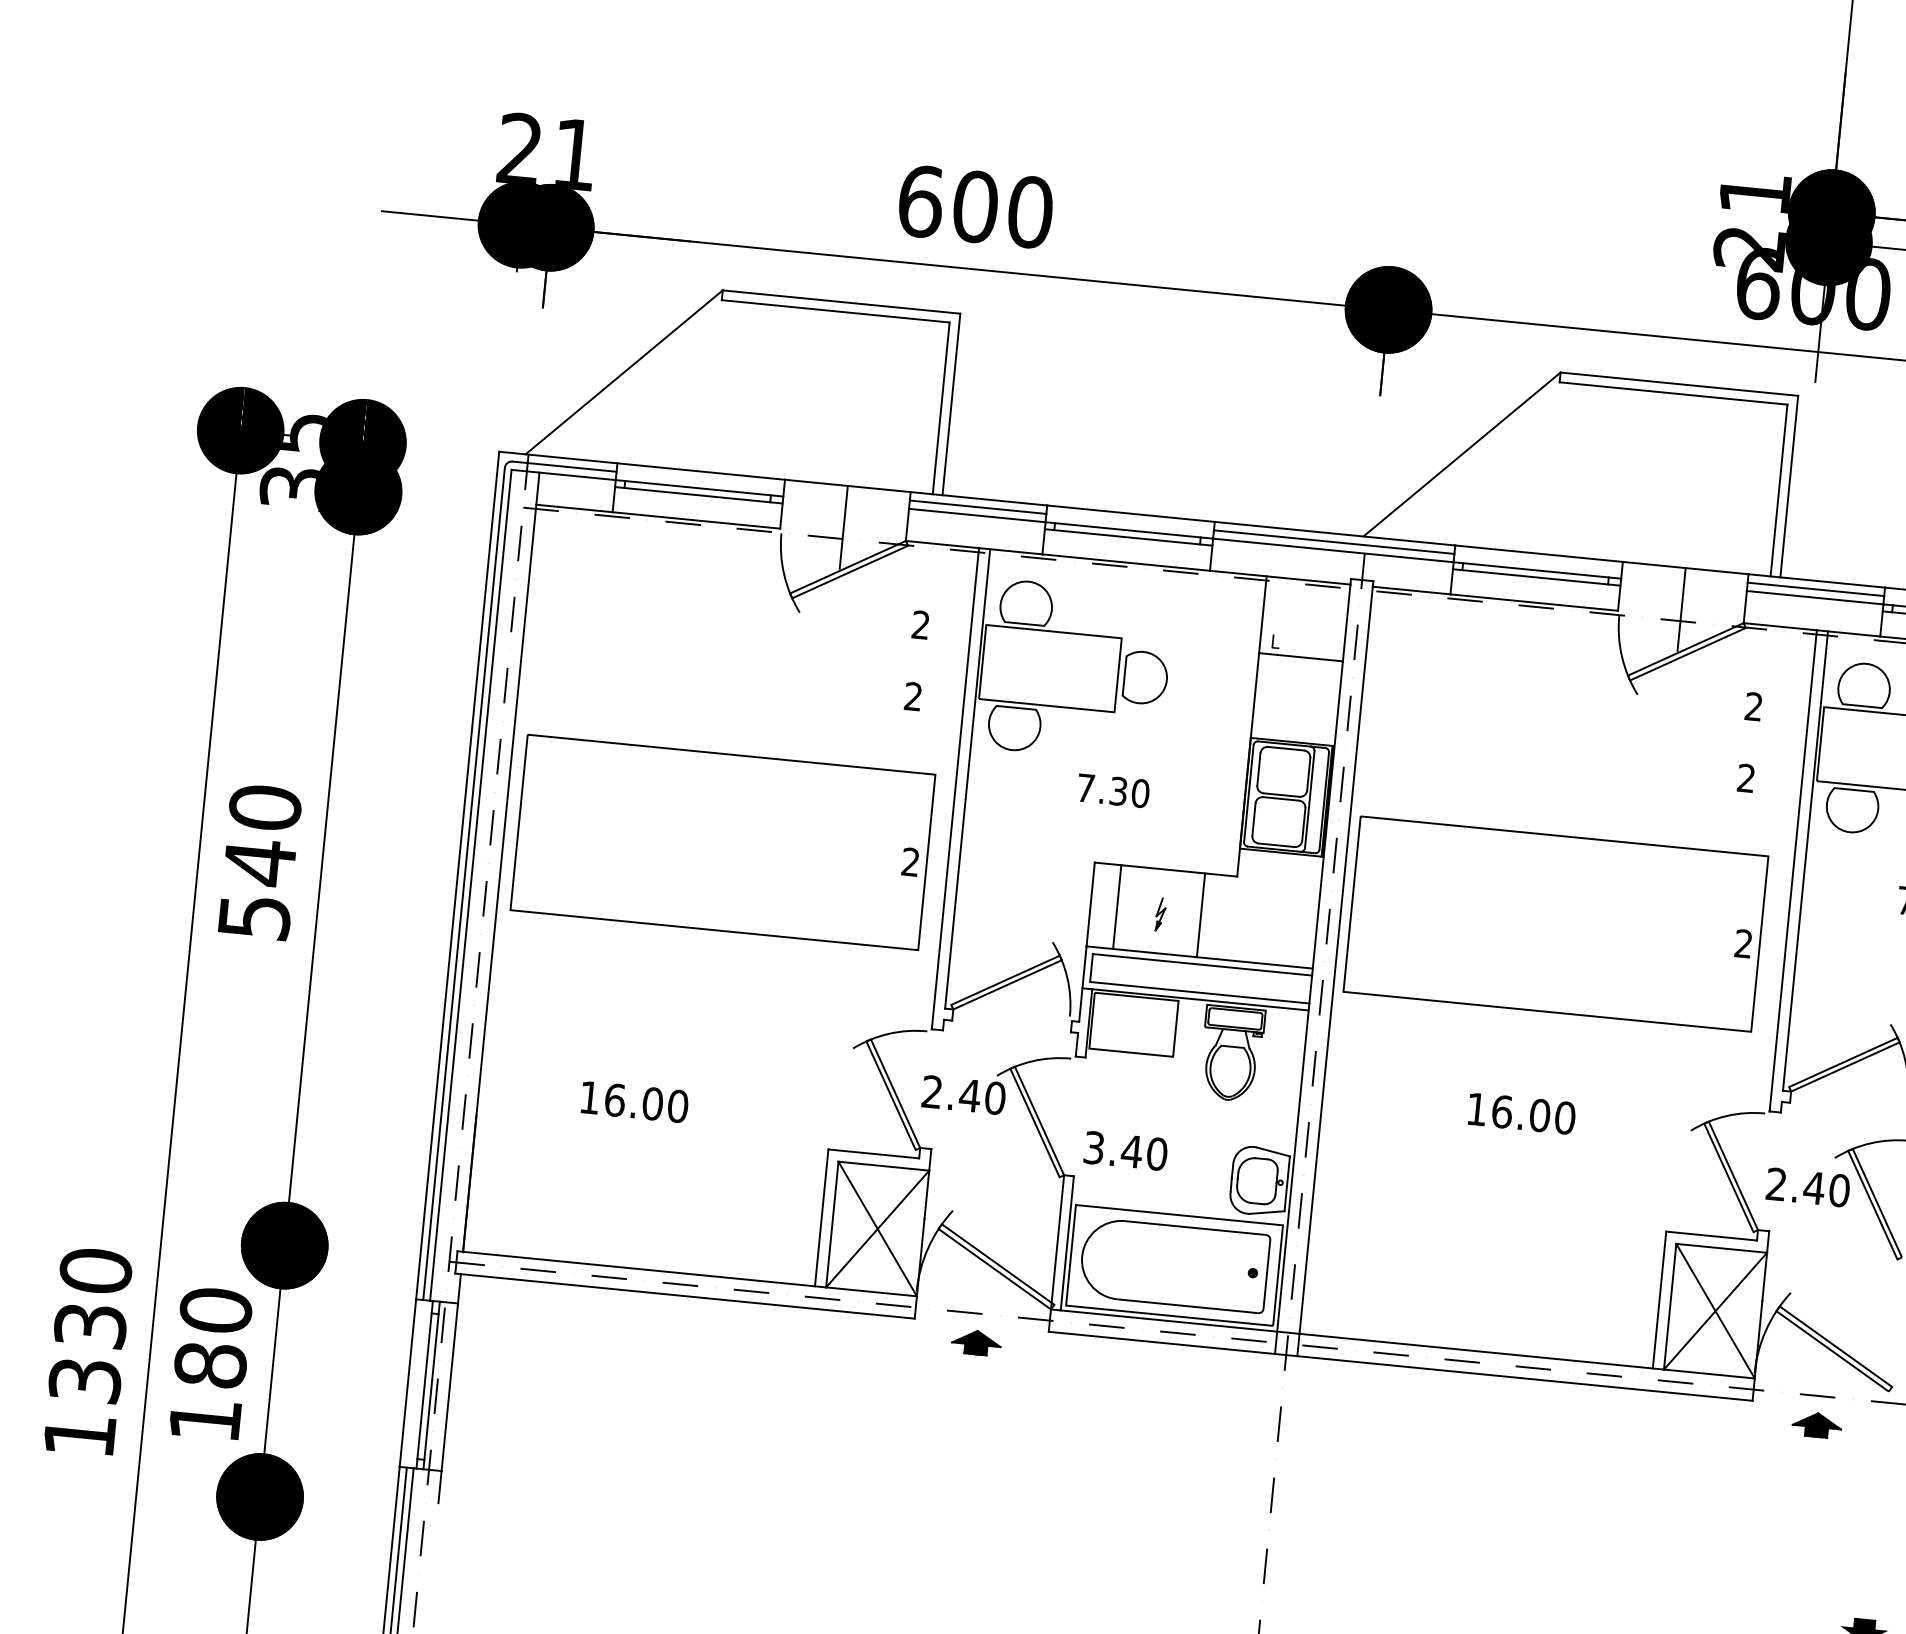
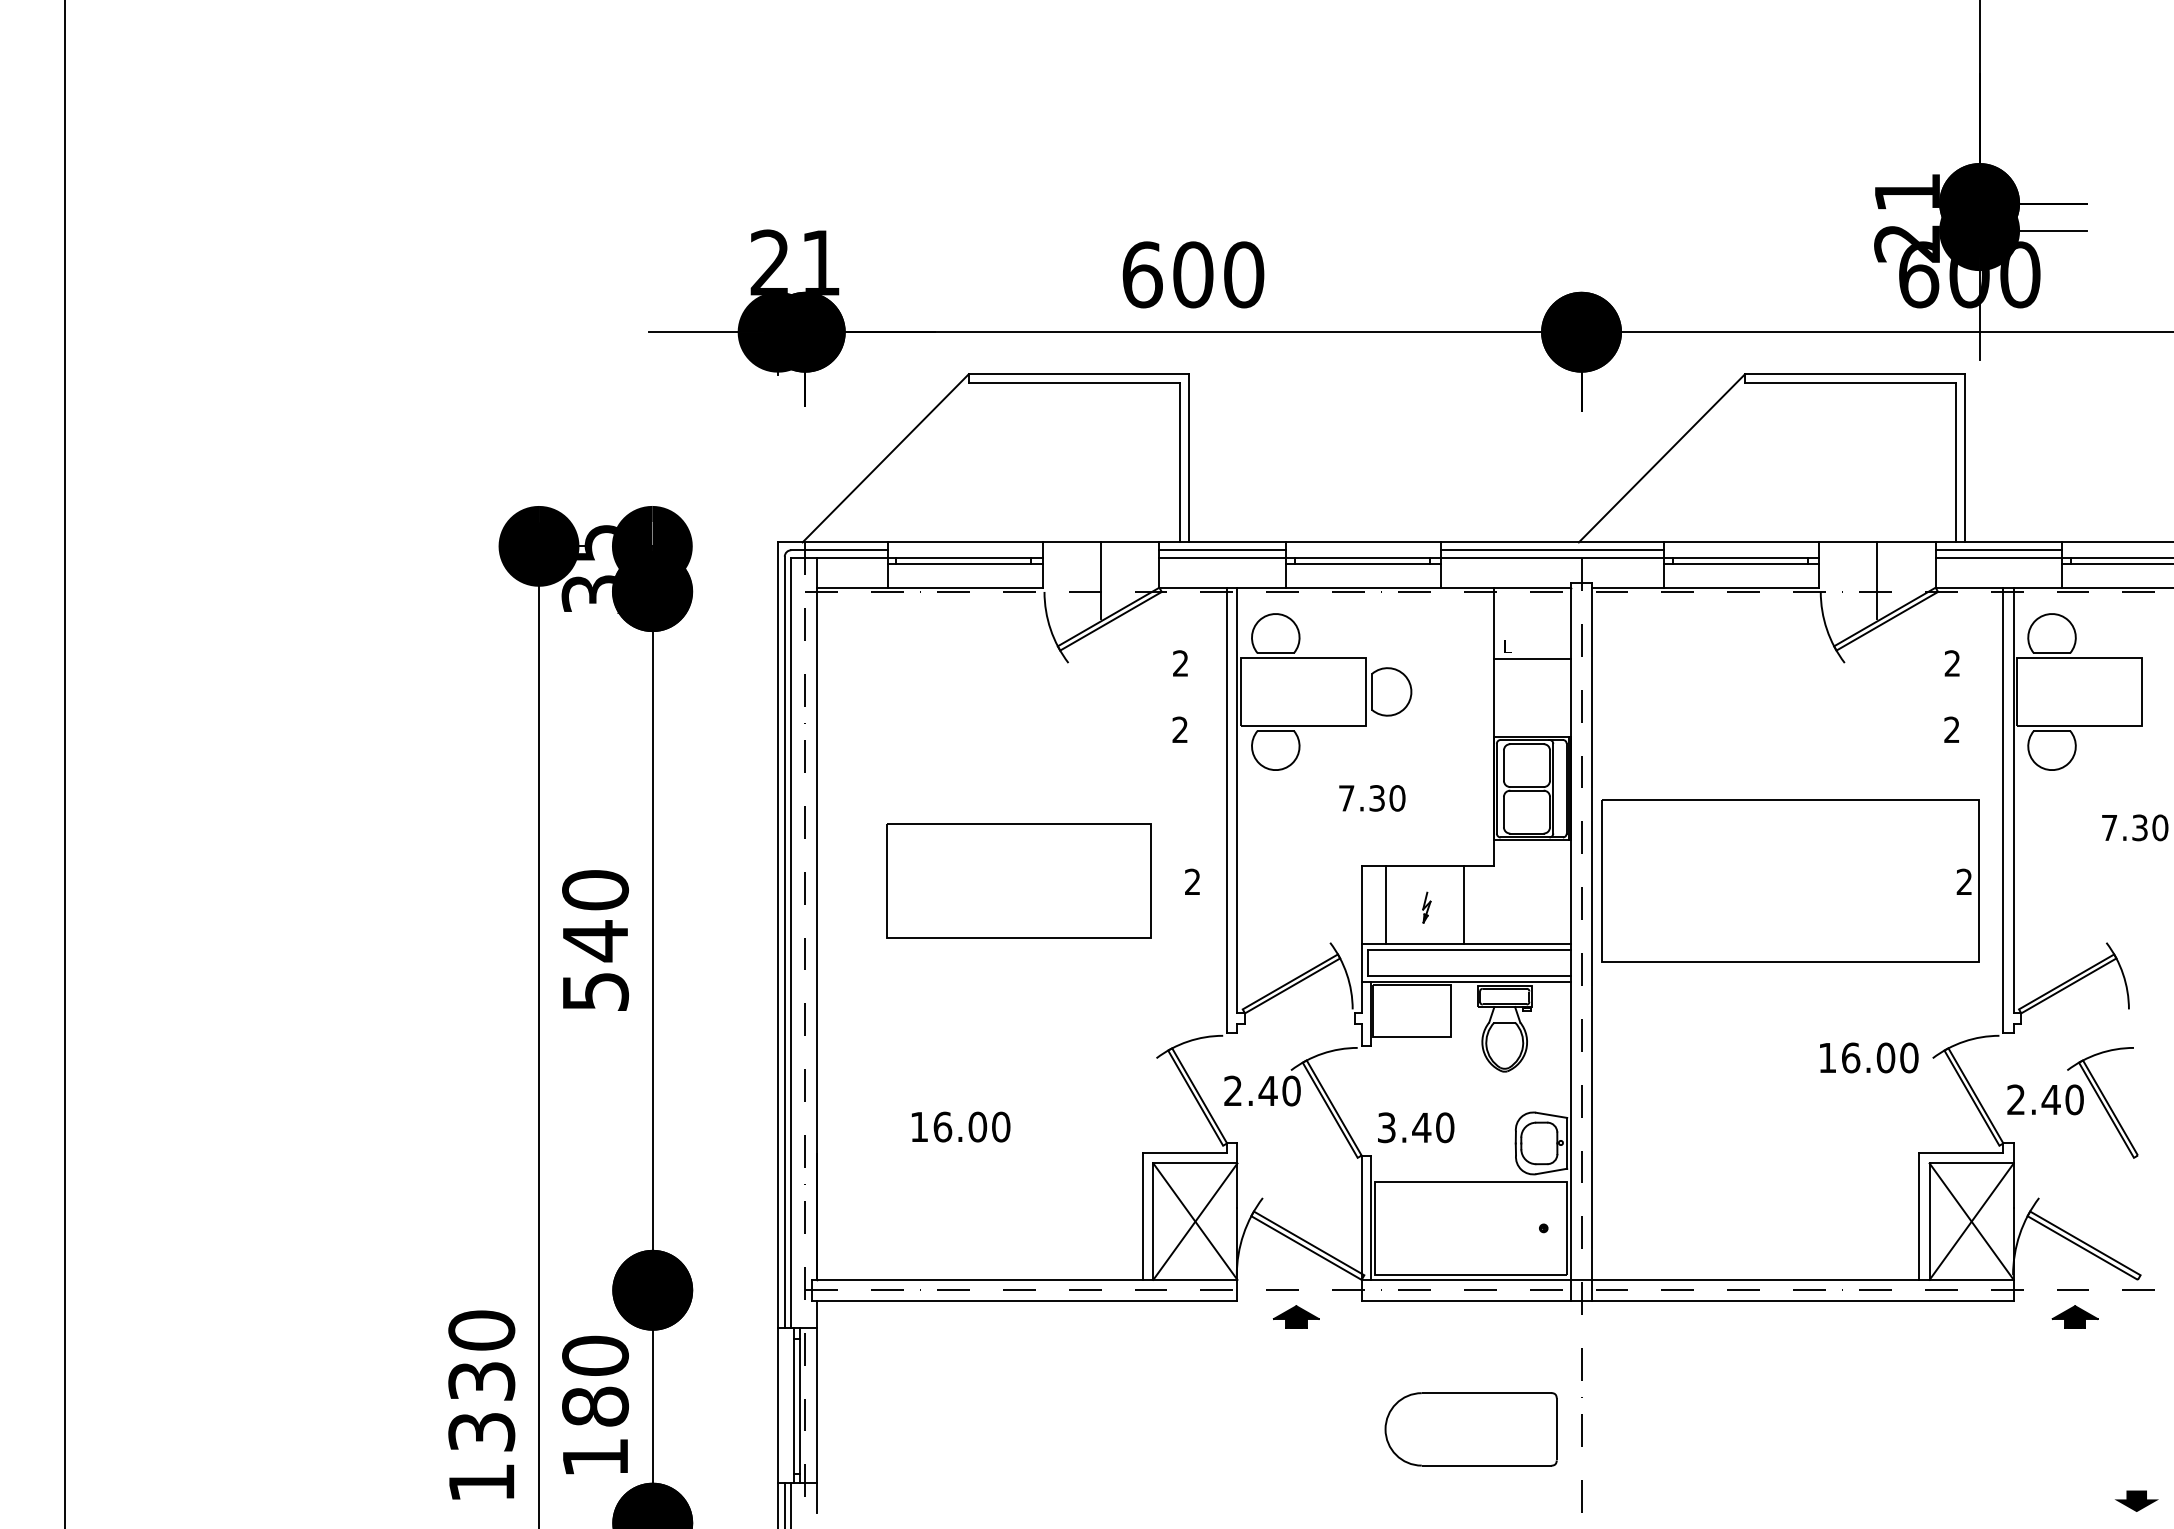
part: (722, 842) -> (1018, 880), size x0.7
text: (1522, 1113) -> (1869, 1057), moved
part: (1173, 1265) -> (1470, 1429), moved

